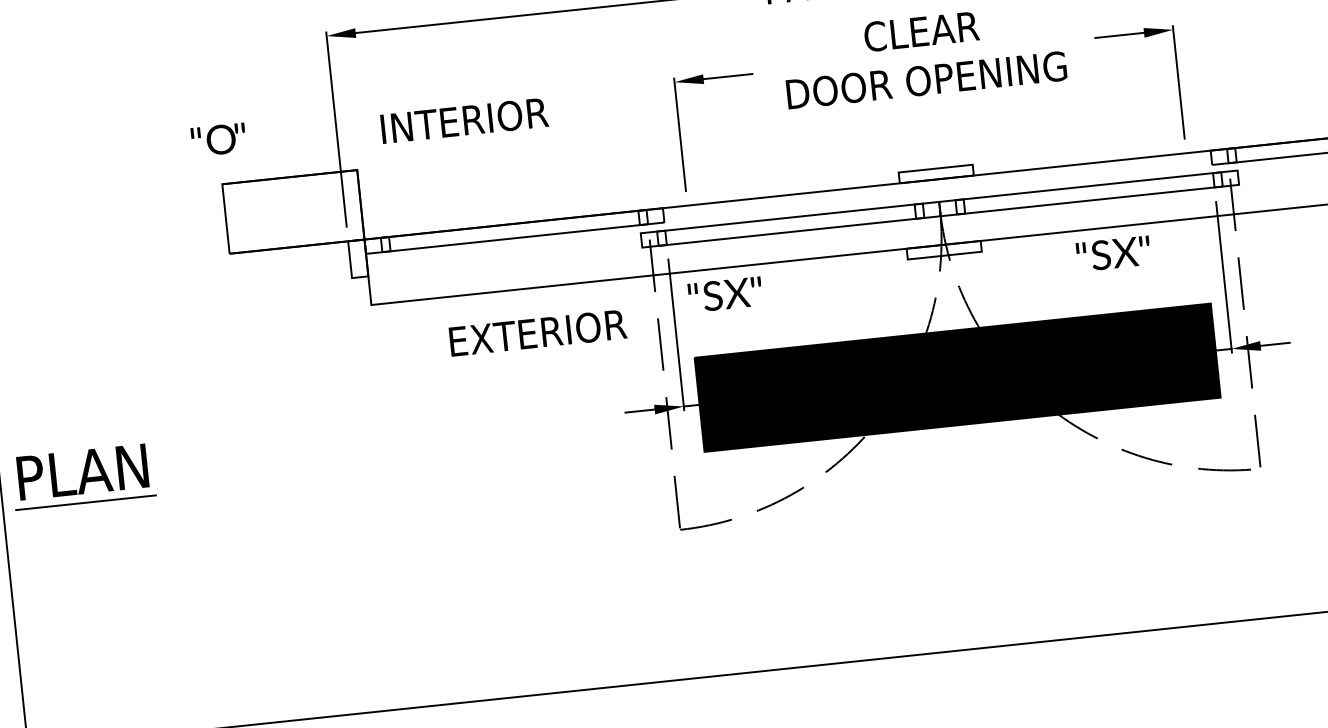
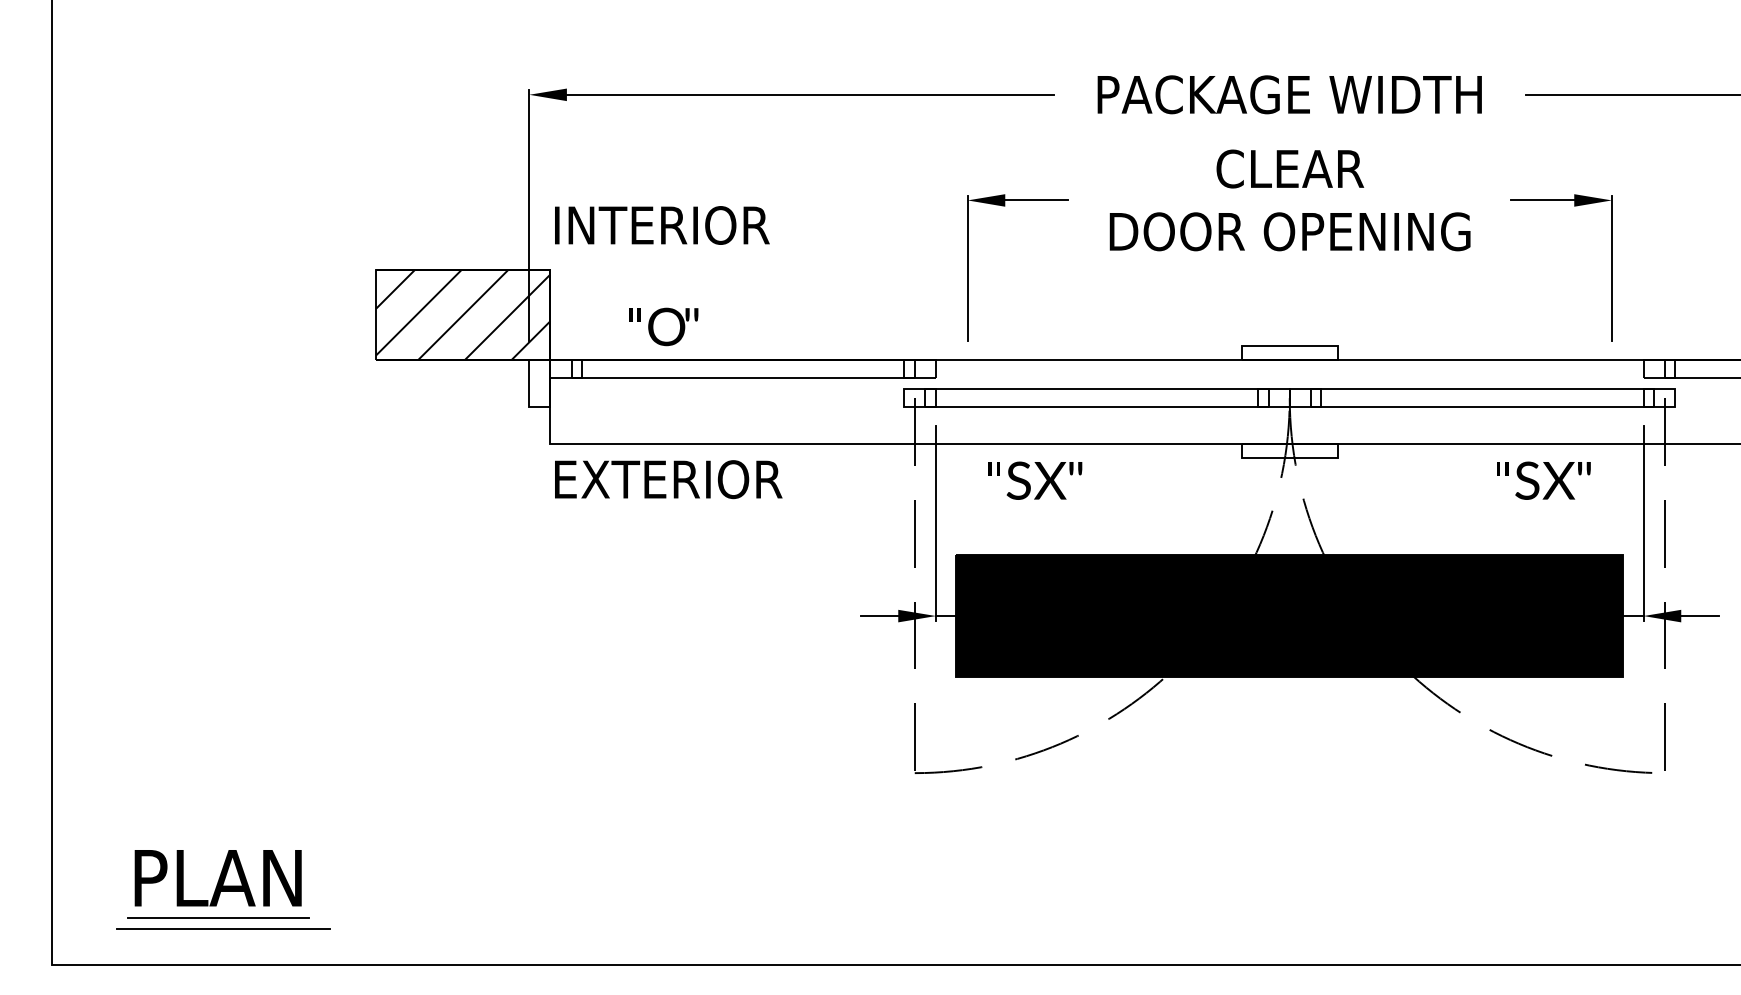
text: (464, 120) -> (662, 225), moved
text: (218, 139) -> (663, 326), moved
hatch: (293, 211) -> (463, 314), added
text: (1113, 253) -> (1543, 480), moved
text: (725, 294) -> (1035, 480), moved
text: (537, 332) -> (668, 479), moved
part: (83, 476) -> (218, 884), moved
line: (157, 706) -> (223, 928), added

